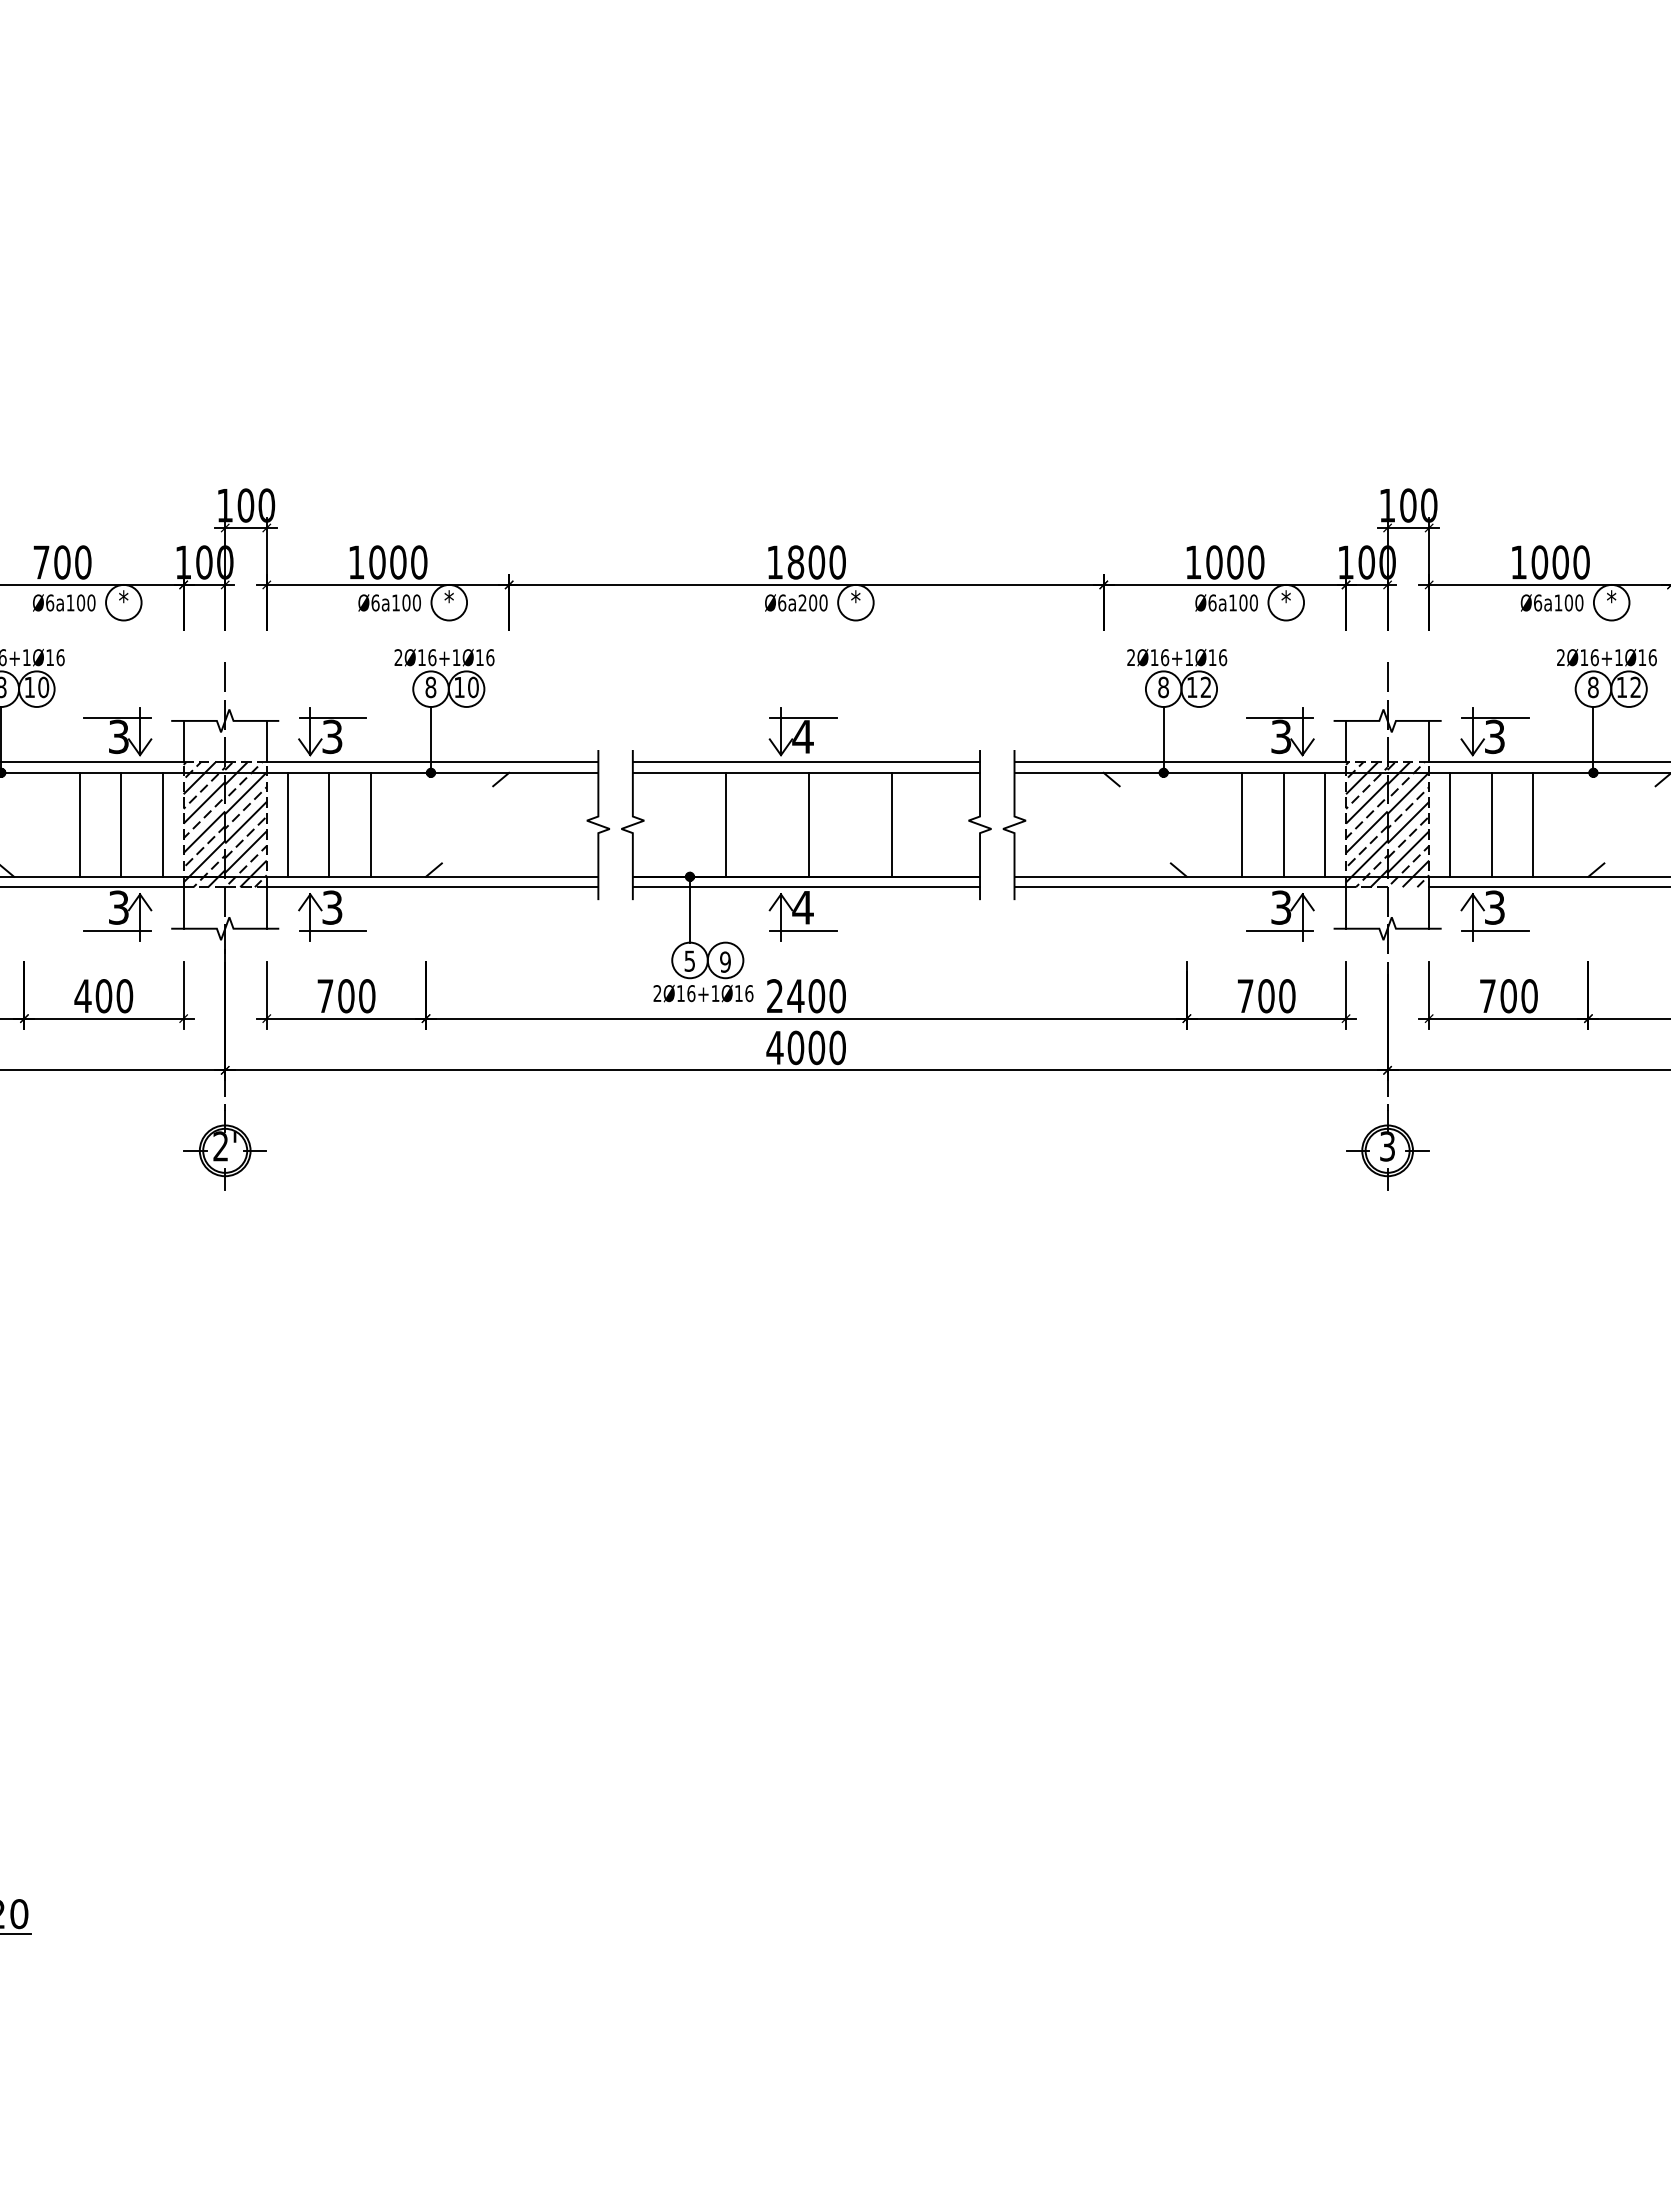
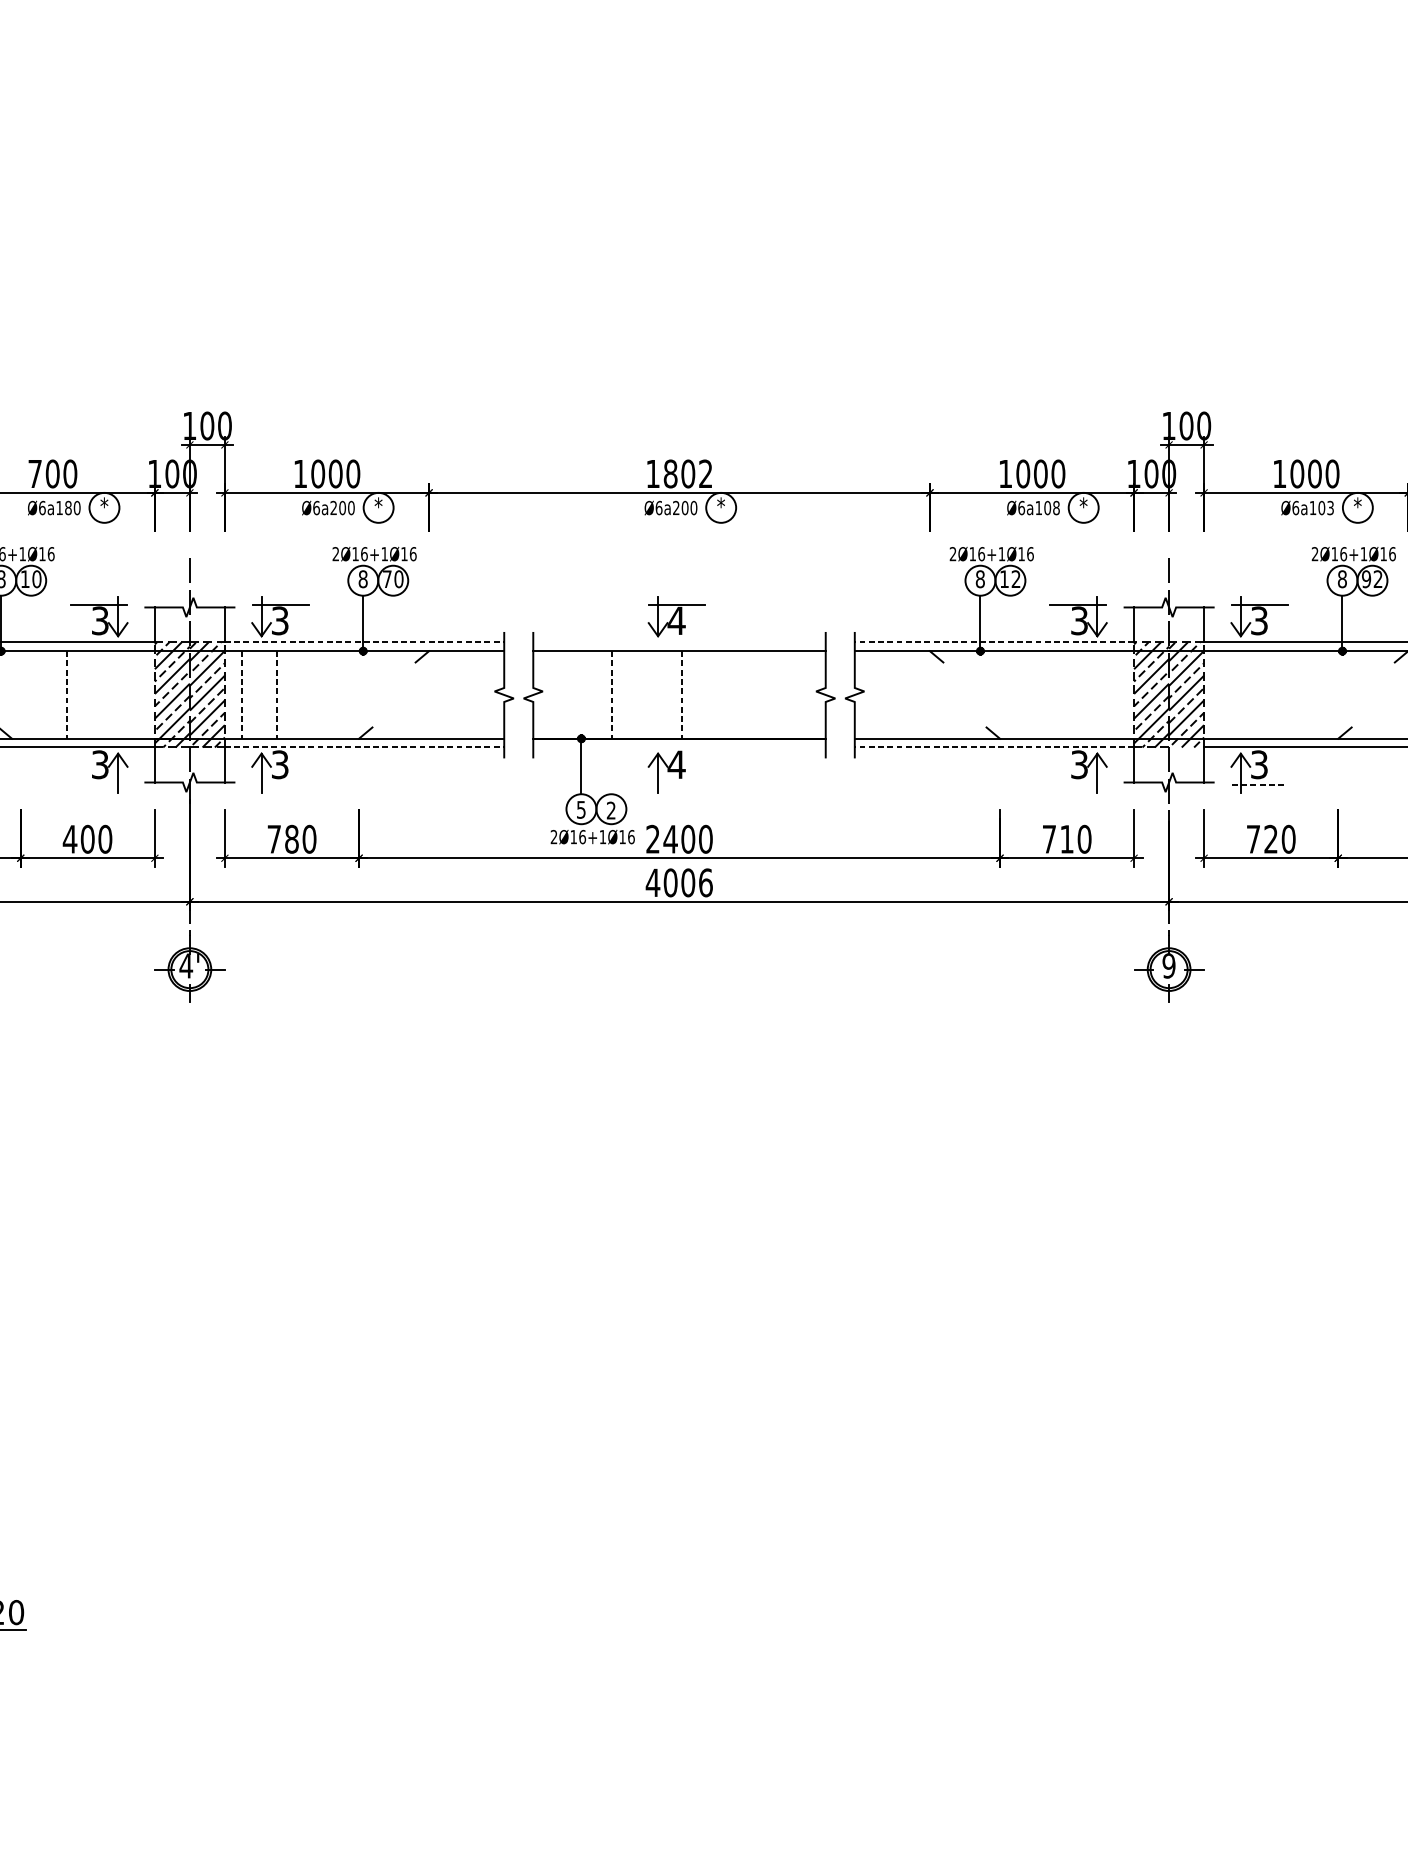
text: (837, 562) -> (705, 473), 1800 -> 1802
text: (81, 602) -> (68, 507), Ø6a100 -> Ø6a180
text: (395, 602) -> (333, 507), Ø6a100 -> Ø6a200
text: (1253, 602) -> (1056, 507), Ø6a100 -> Ø6a108
text: (1579, 602) -> (1330, 507), Ø6a100 -> Ø6a103
text: (459, 687) -> (387, 579), 10 -> 70
text: (1621, 687) -> (1366, 579), 12 -> 92
line: (432, 762) -> (364, 642), solid -> dashed
line: (806, 762) -> (679, 642), removed
line: (1180, 762) -> (994, 642), solid -> dashed
line: (79, 824) -> (67, 694), solid -> dashed
line: (121, 824) -> (102, 694), removed
line: (162, 824) -> (137, 694), removed
line: (287, 824) -> (242, 694), solid -> dashed
line: (329, 824) -> (277, 694), solid -> dashed
line: (370, 824) -> (312, 694), removed
line: (726, 824) -> (612, 694), solid -> dashed
line: (809, 824) -> (682, 694), solid -> dashed
line: (892, 824) -> (752, 694), removed
line: (1242, 824) -> (1046, 694), removed
line: (1283, 824) -> (1081, 694), removed
line: (1325, 824) -> (1116, 694), removed
line: (1449, 824) -> (1221, 694), removed
line: (1491, 824) -> (1256, 694), removed
line: (1533, 824) -> (1291, 694), removed
line: (432, 887) -> (364, 747), solid -> dashed
line: (806, 887) -> (679, 747), removed
line: (1180, 887) -> (994, 747), solid -> dashed
line: (117, 931) -> (99, 784), removed
line: (332, 931) -> (280, 784), removed
line: (803, 931) -> (677, 784), removed
line: (1279, 931) -> (1078, 784), removed
line: (1495, 931) -> (1259, 784), solid -> dashed
text: (725, 961) -> (611, 810), 9 -> 2
text: (346, 996) -> (292, 839), 700 -> 780
text: (1266, 996) -> (1067, 839), 700 -> 710
text: (1508, 996) -> (1270, 839), 700 -> 720
text: (837, 1047) -> (705, 882), 4000 -> 4006
text: (220, 1146) -> (185, 965), 2' -> 4'
text: (1387, 1146) -> (1169, 965), 3 -> 9

